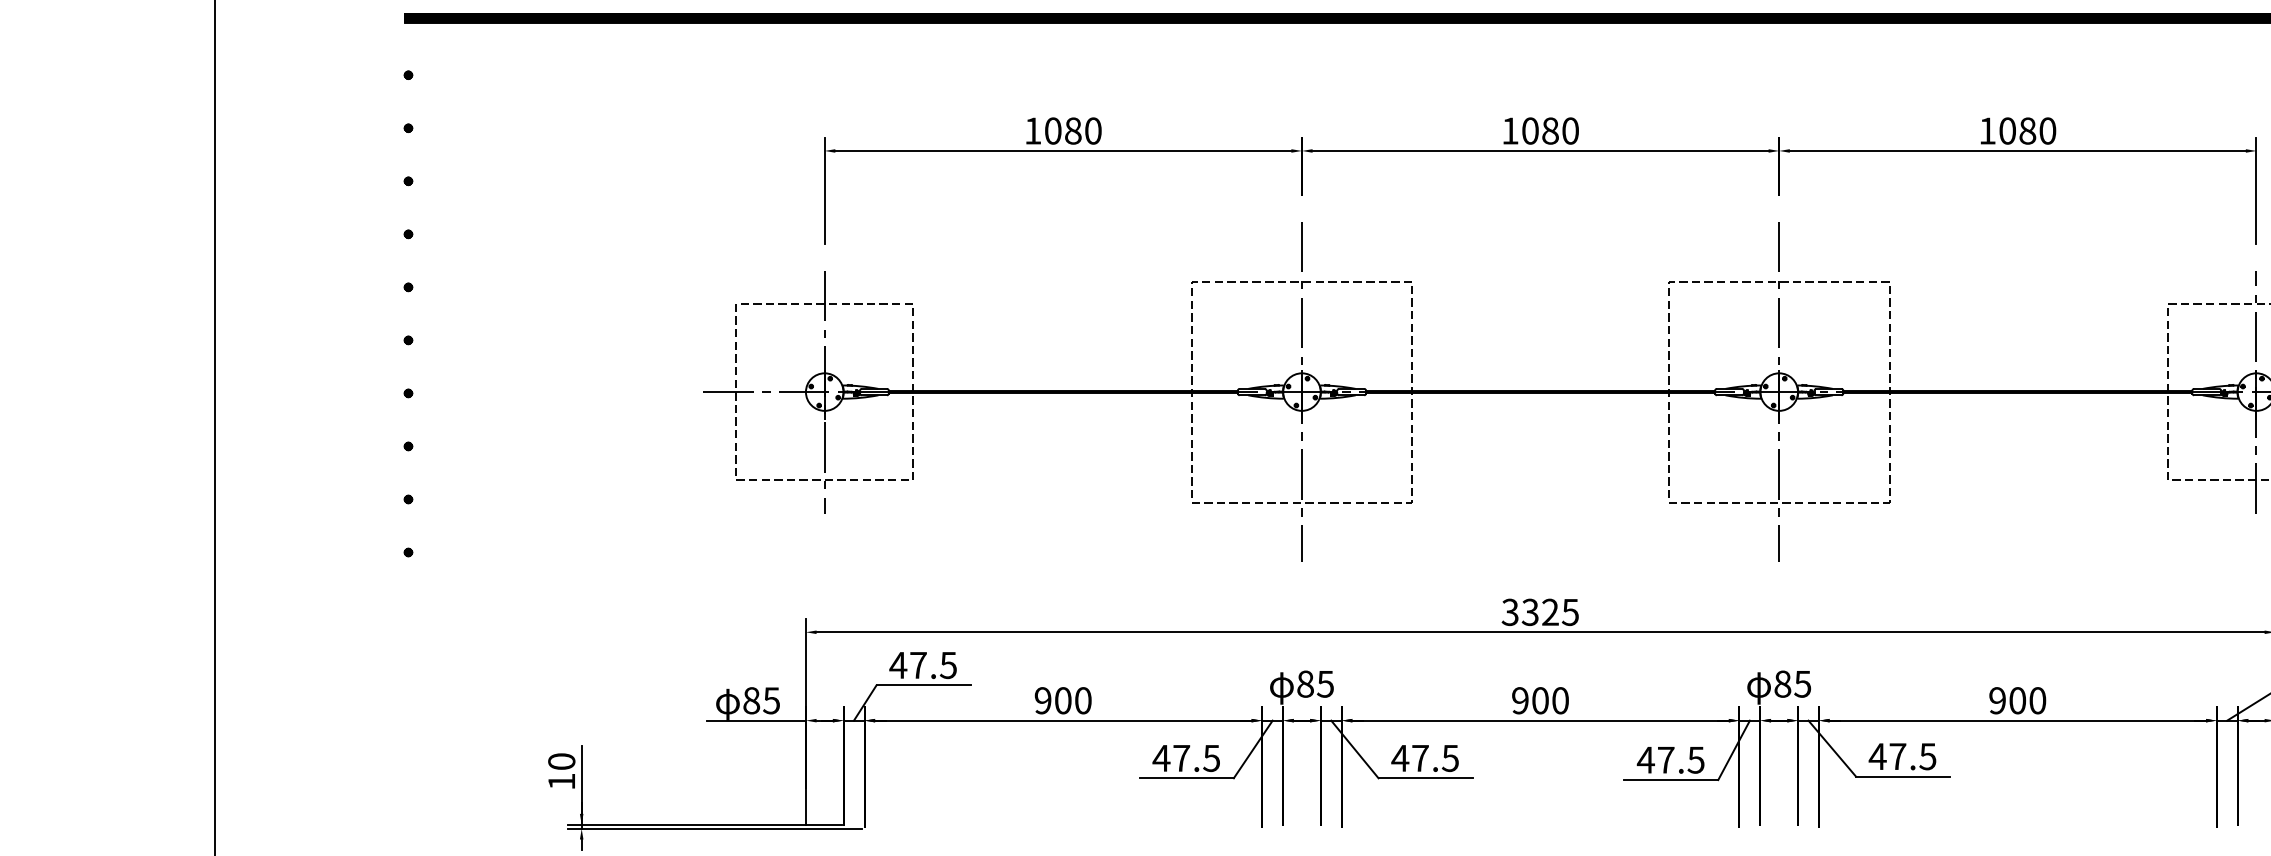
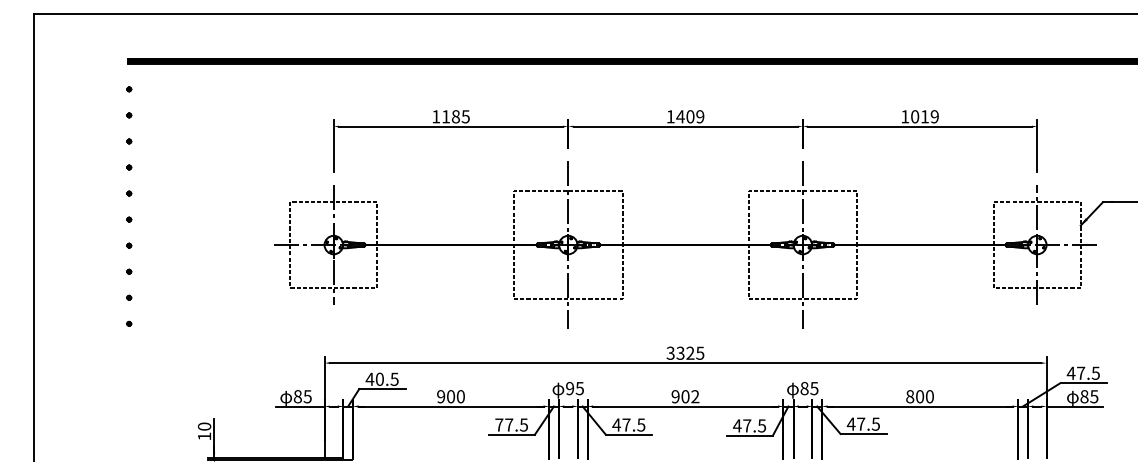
text: (1072, 130) -> (455, 116), 1080 -> 1185
text: (1550, 130) -> (690, 116), 1080 -> 1409
text: (2036, 130) -> (929, 116), 1080 -> 1019
text: (917, 663) -> (379, 378), 47.5 -> 40.5
text: (1306, 684) -> (570, 388), 85 -> 95
text: (1560, 700) -> (695, 396), 900 -> 902
text: (1998, 700) -> (910, 396), 900 -> 800
text: (1159, 757) -> (498, 424), 47.5 -> 77.5

